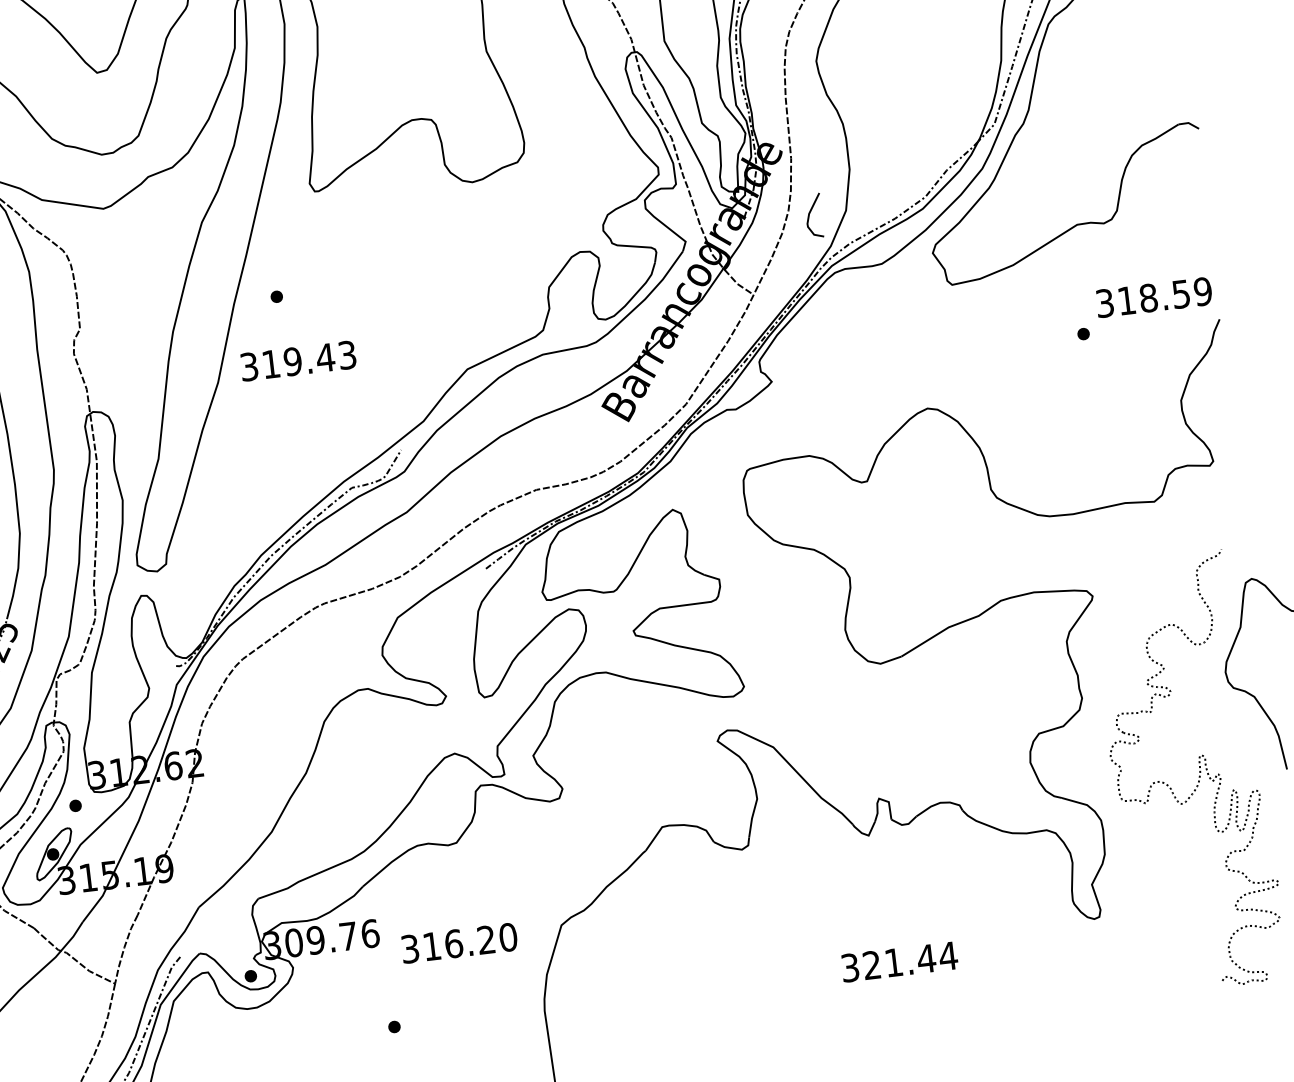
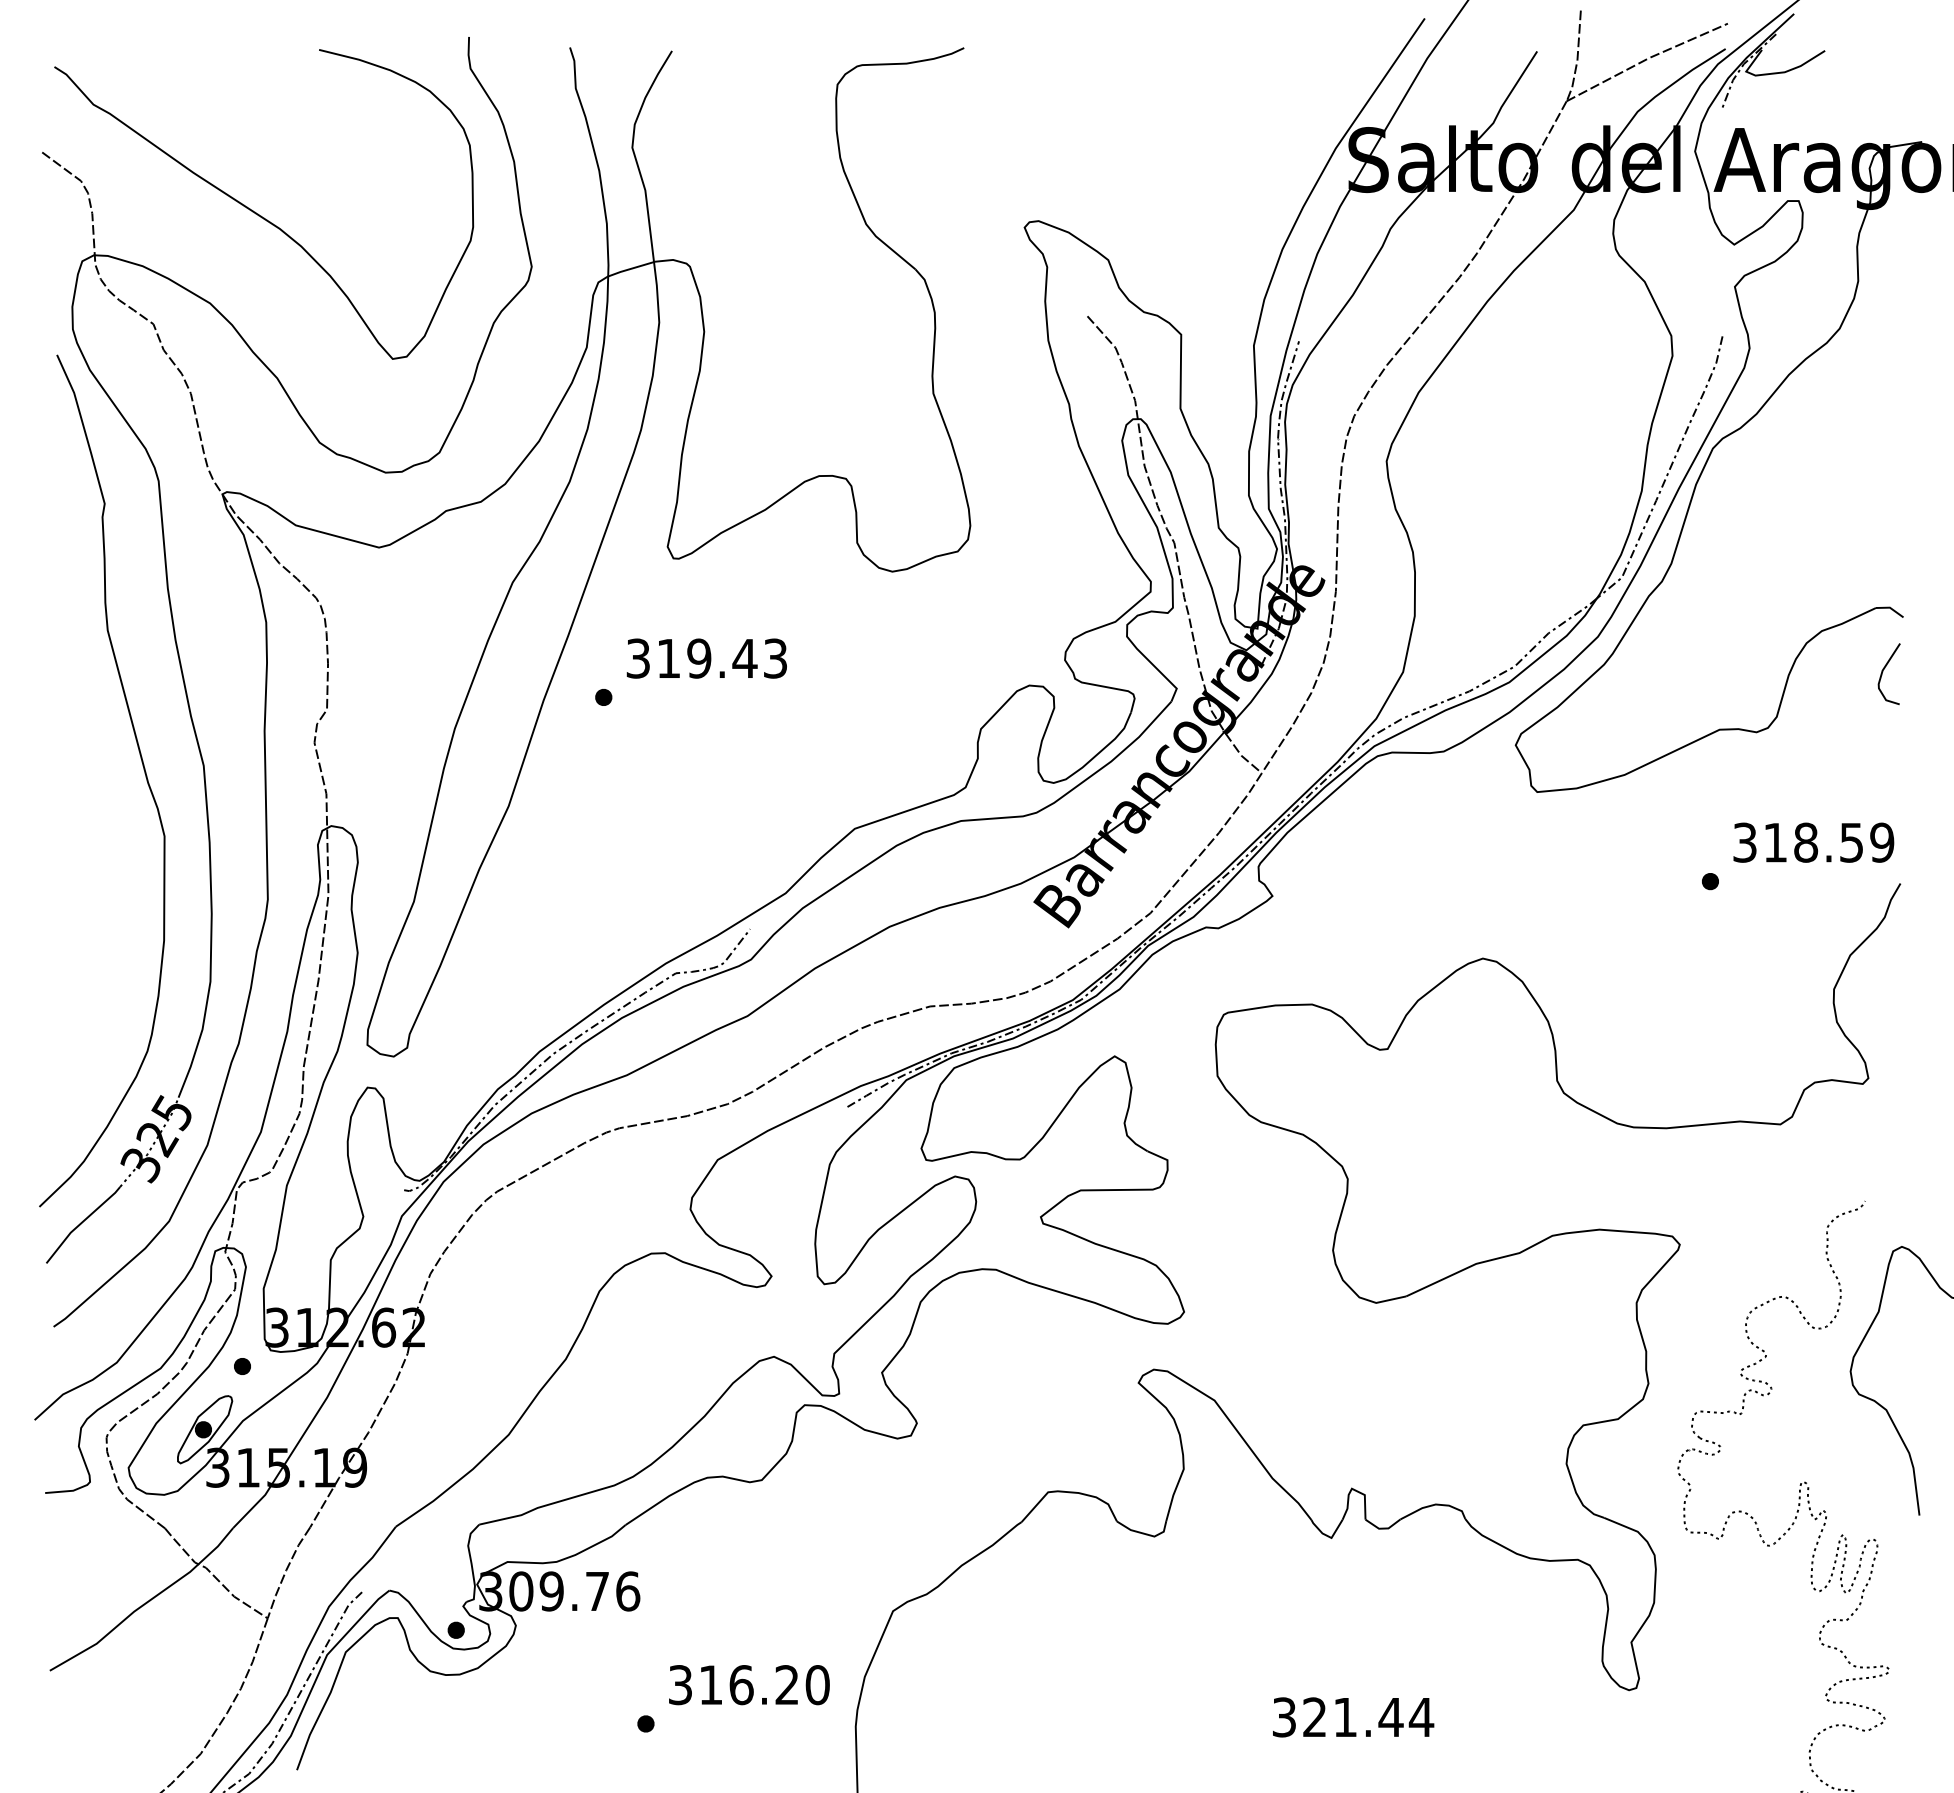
curve: (809, 214) -> (1883, 671), moved
text: (298, 361) -> (706, 658), moved
text: (459, 943) -> (749, 1685), moved

